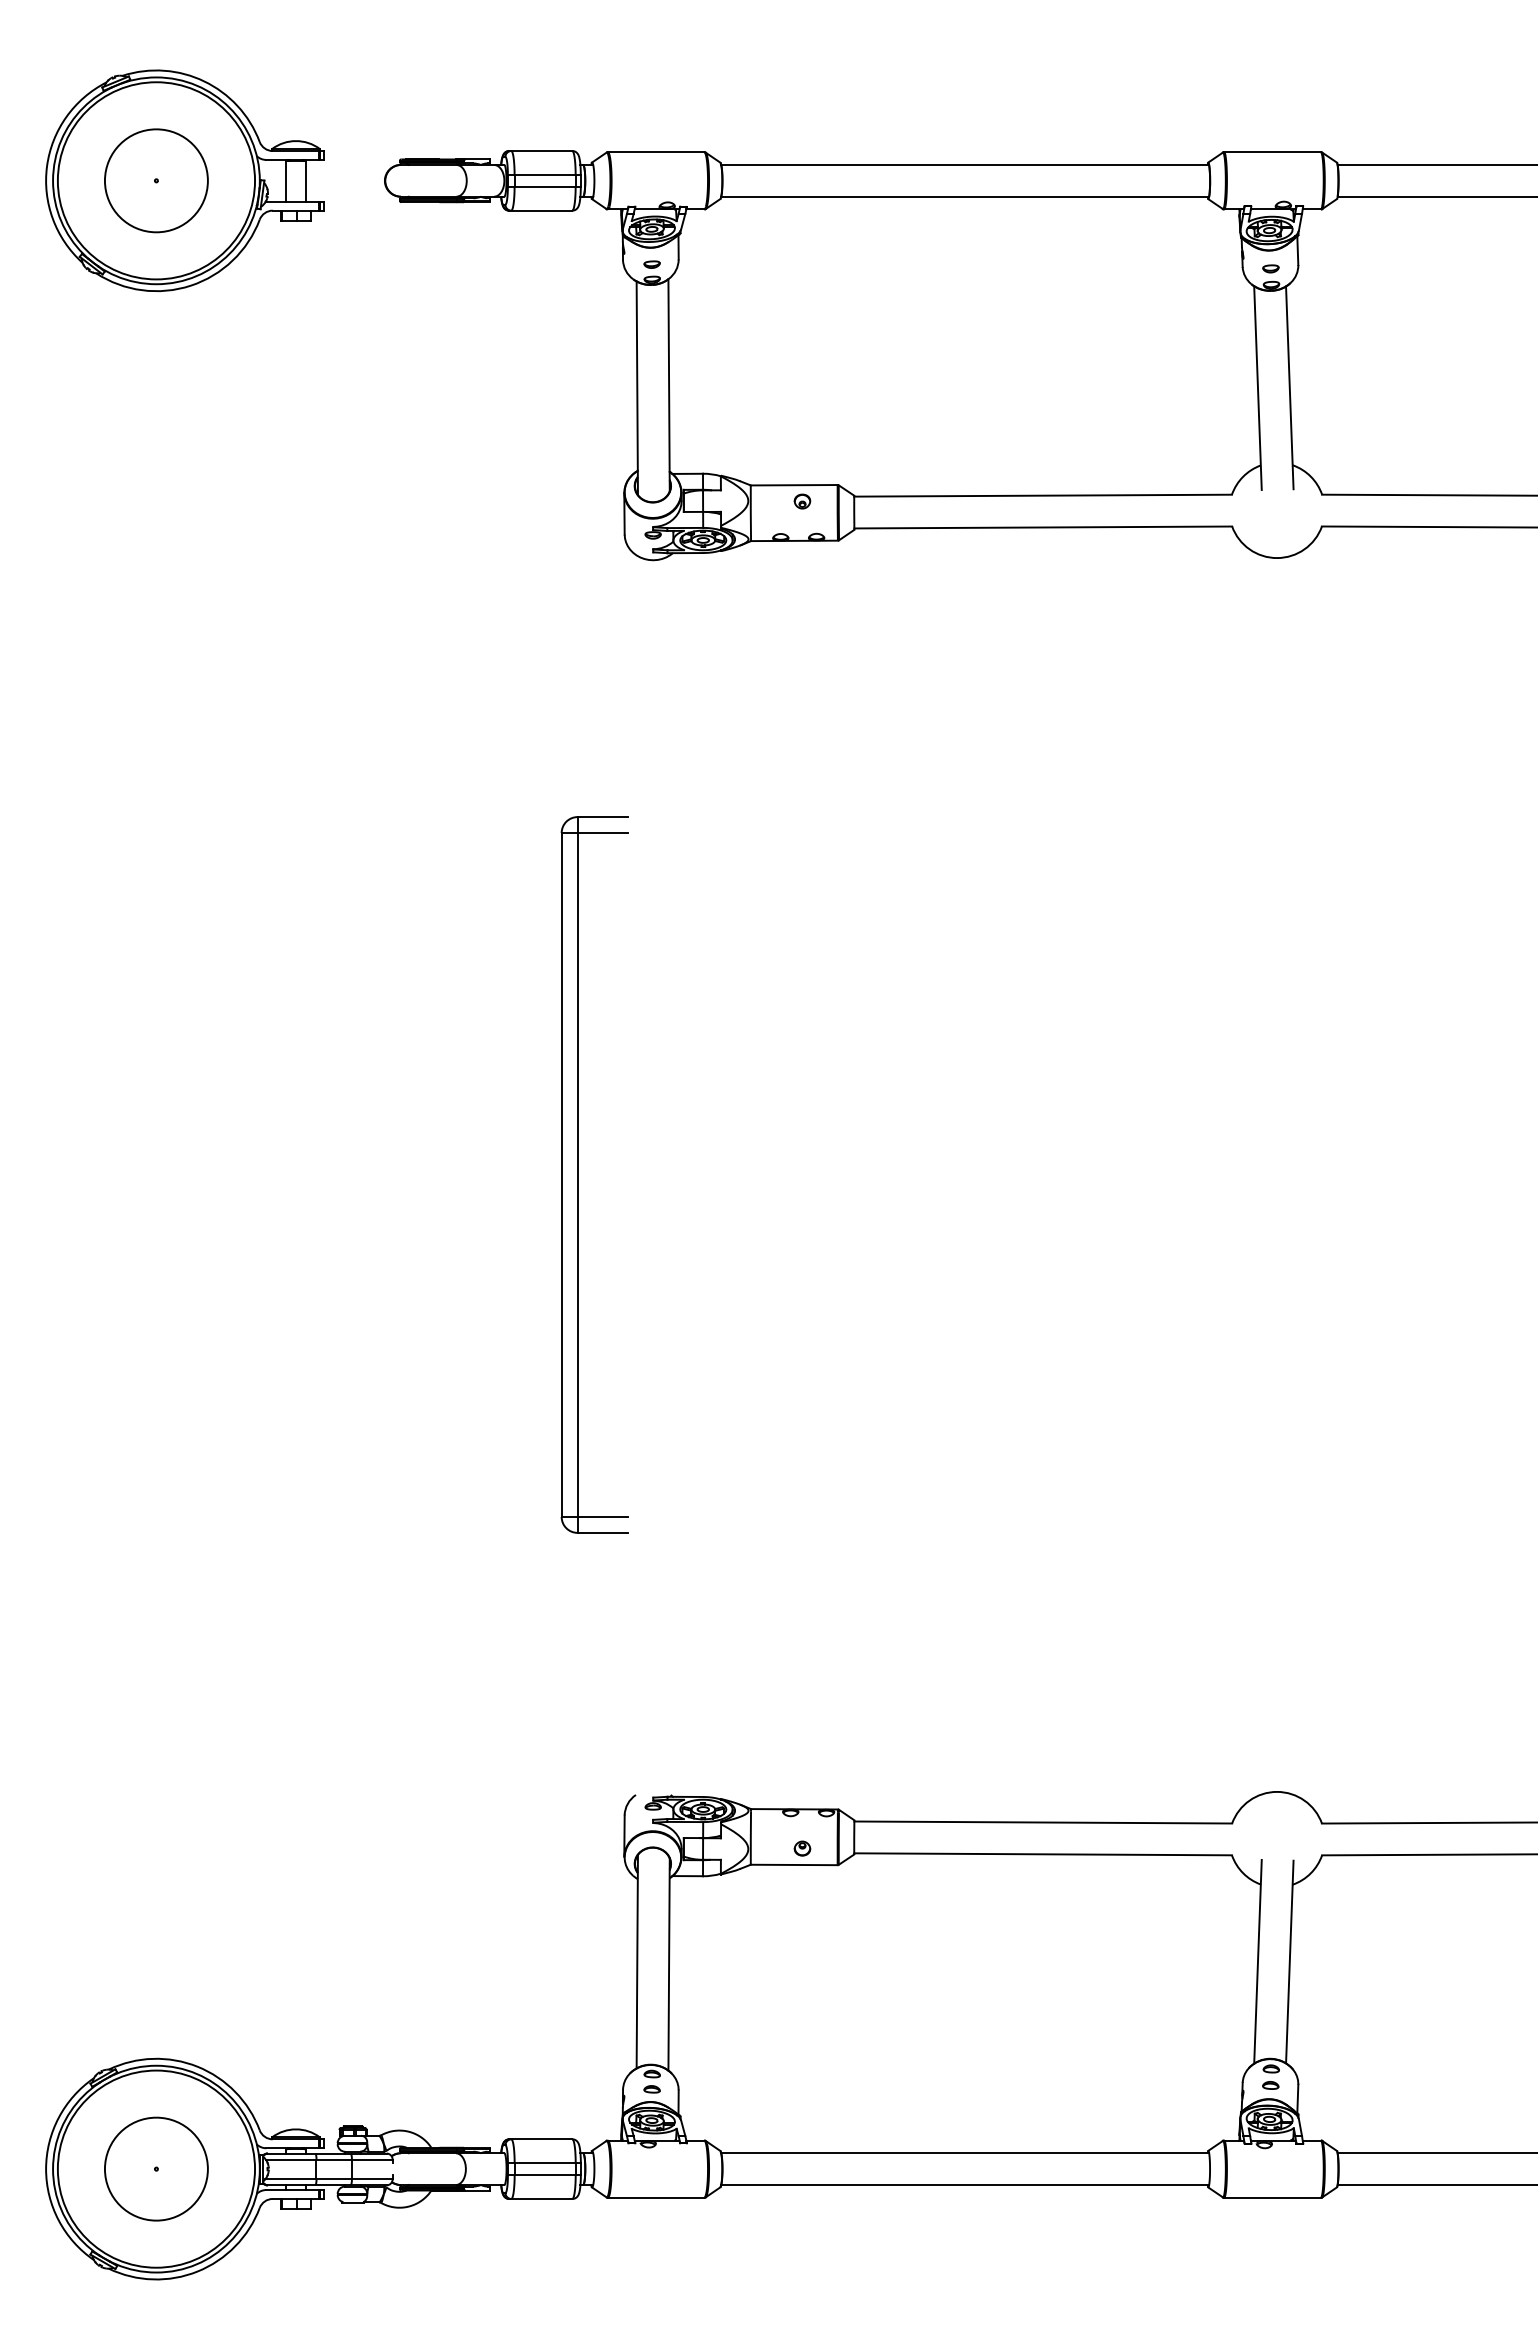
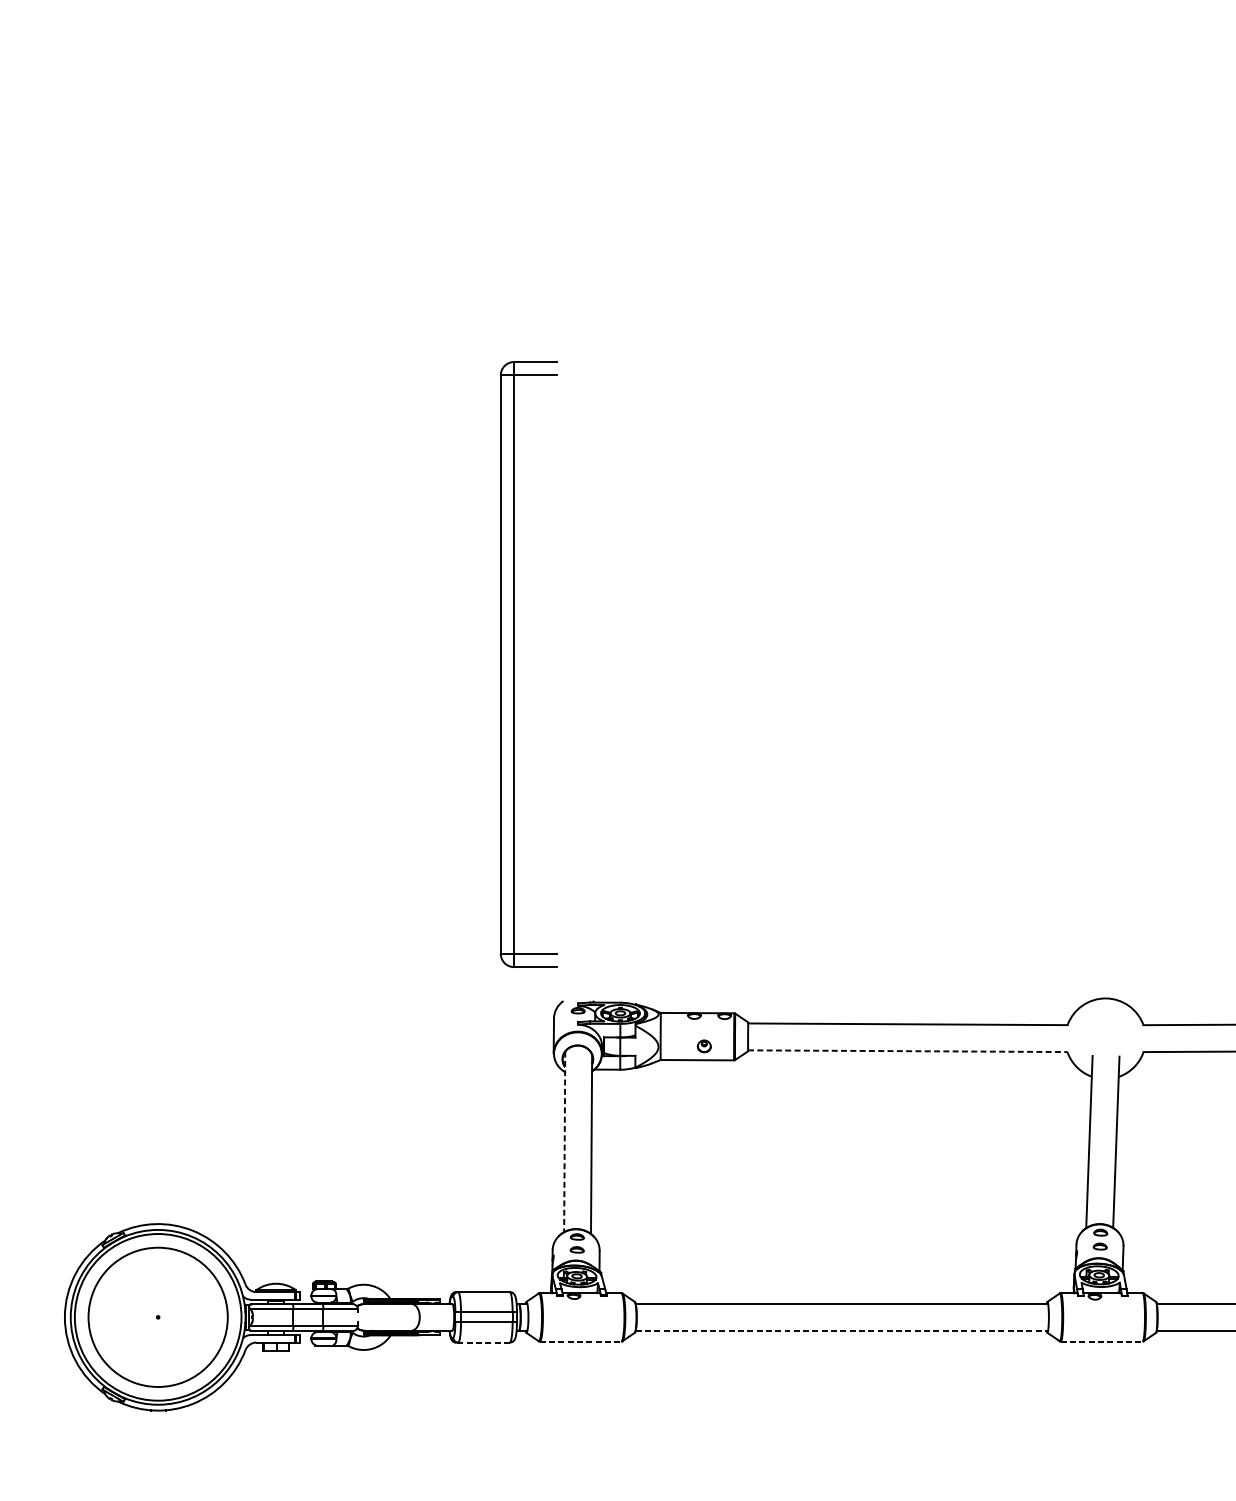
part: (578, 1174) -> (514, 664), moved
line: (1043, 1854) -> (908, 1051), solid -> dashed
line: (637, 1961) -> (564, 1141), solid -> dashed
circle: (155, 2168) -> (157, 1316), size x1.6
line: (965, 2185) -> (842, 1331), solid -> dashed
line: (656, 2197) -> (580, 1341), solid -> dashed
line: (1273, 2197) -> (1102, 1341), solid -> dashed
line: (540, 2198) -> (482, 1342), solid -> dashed

